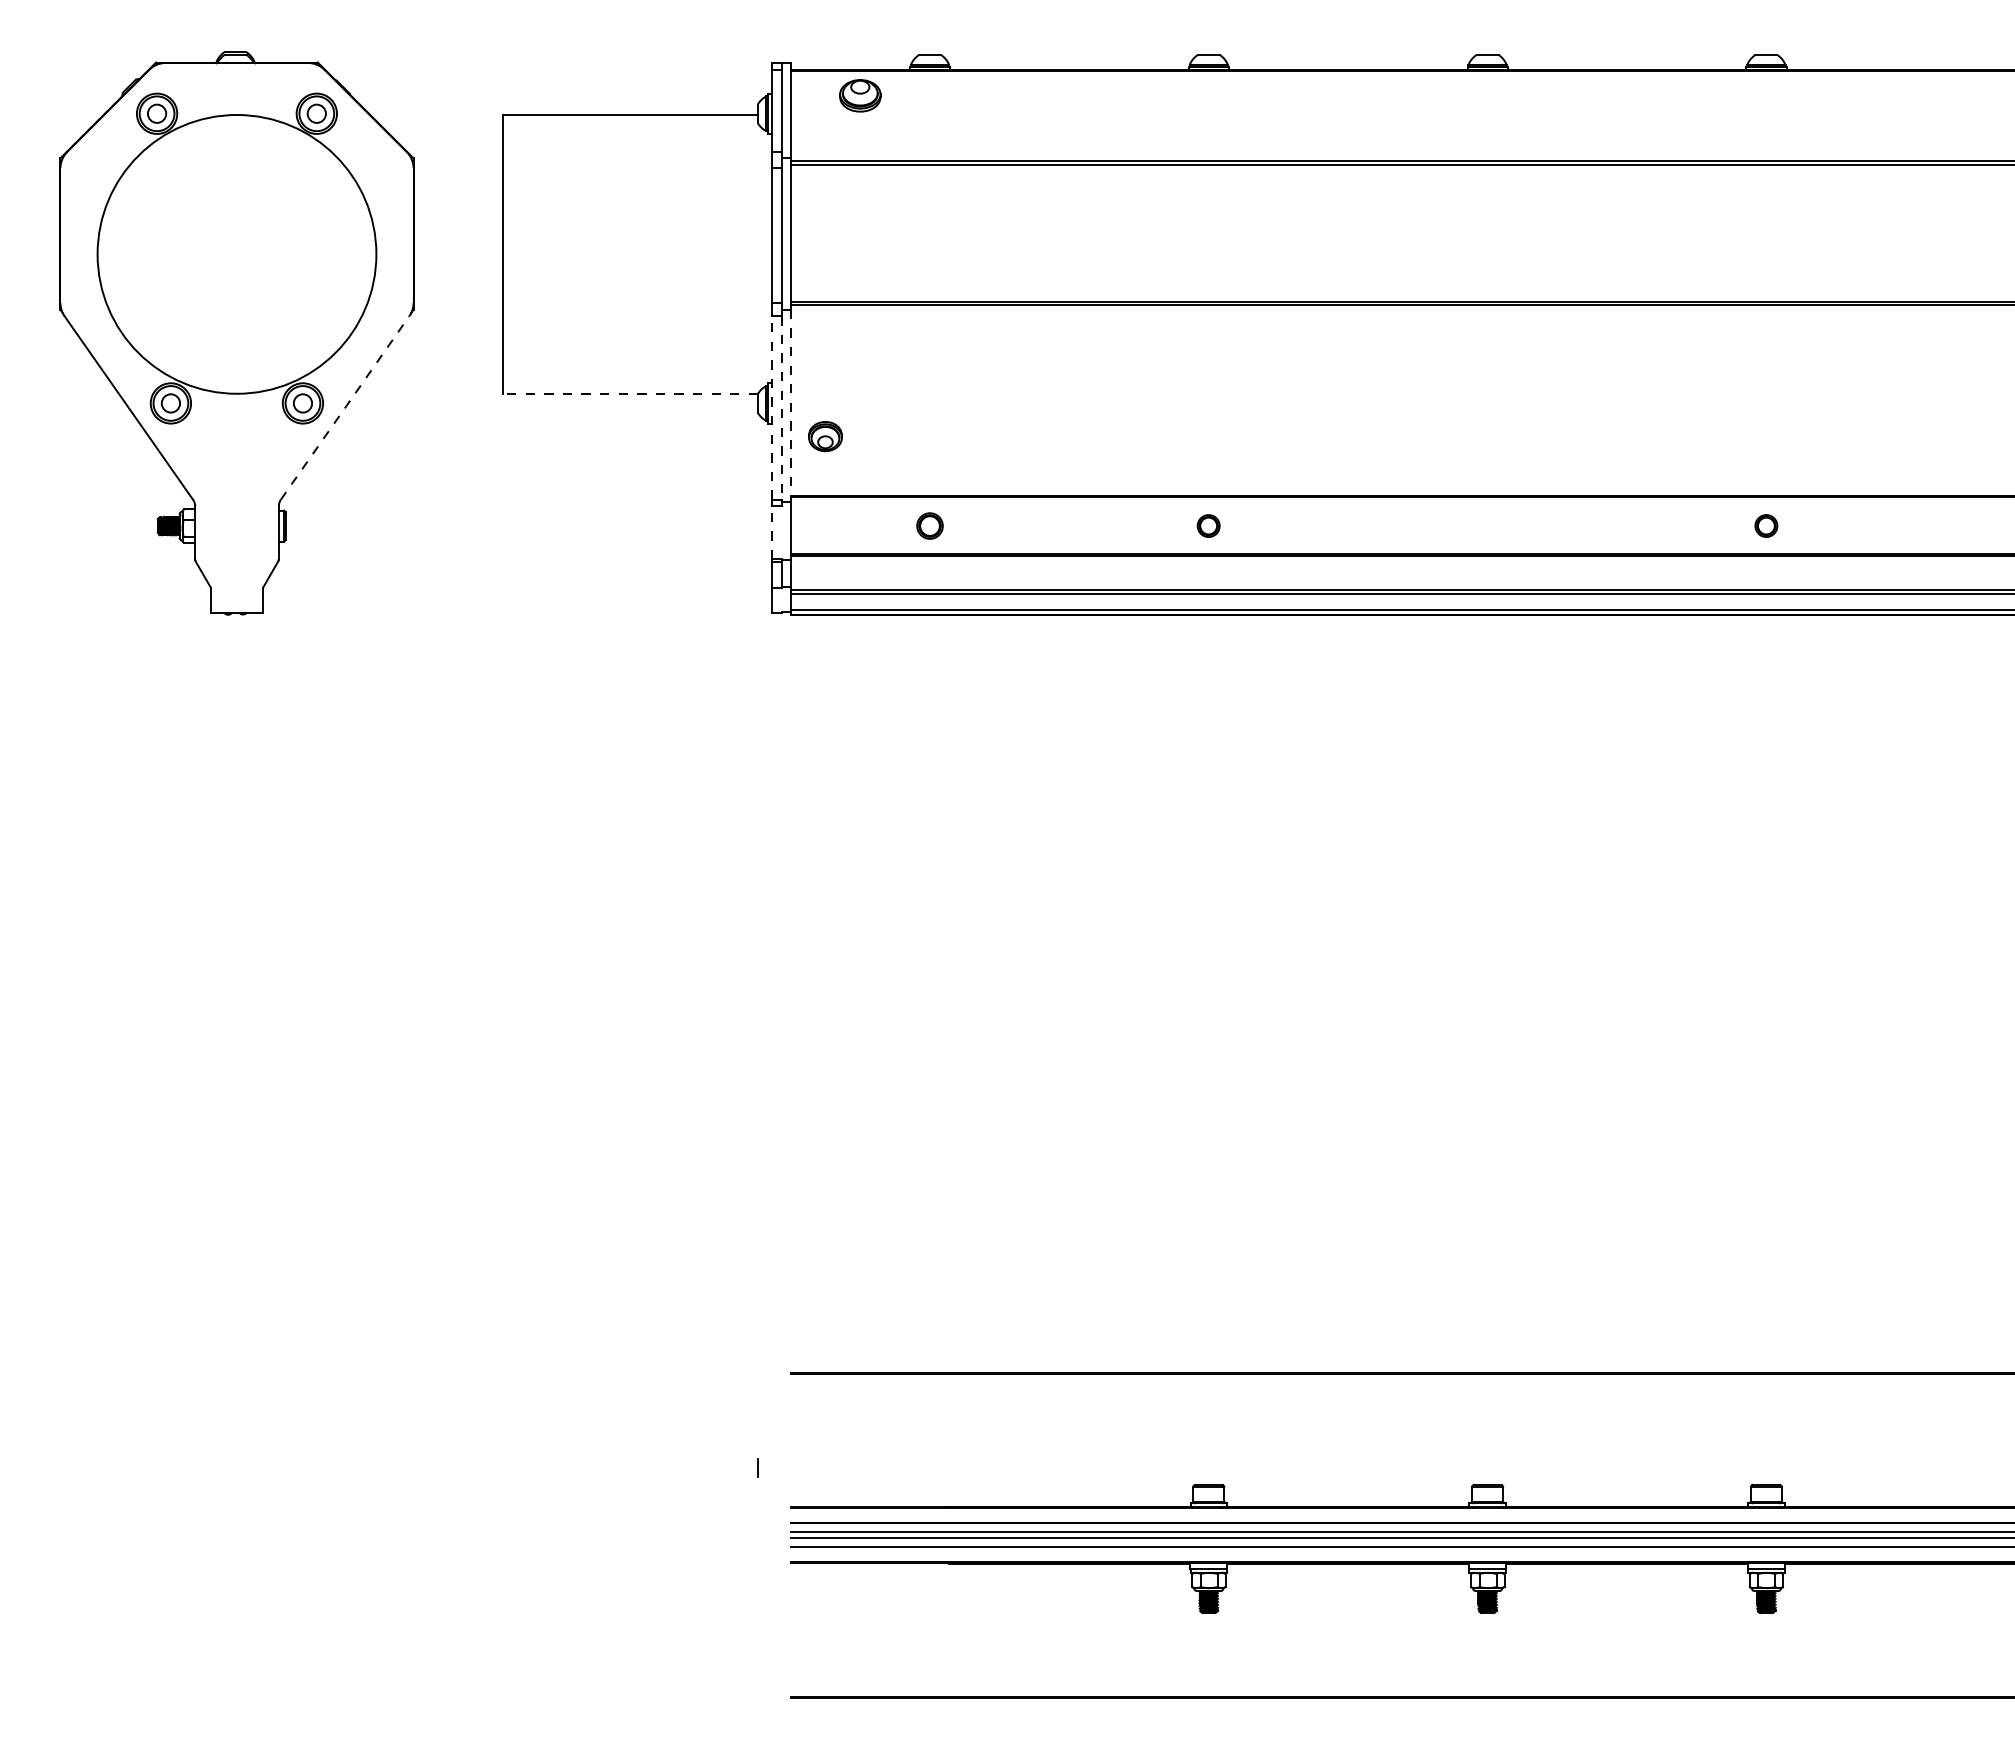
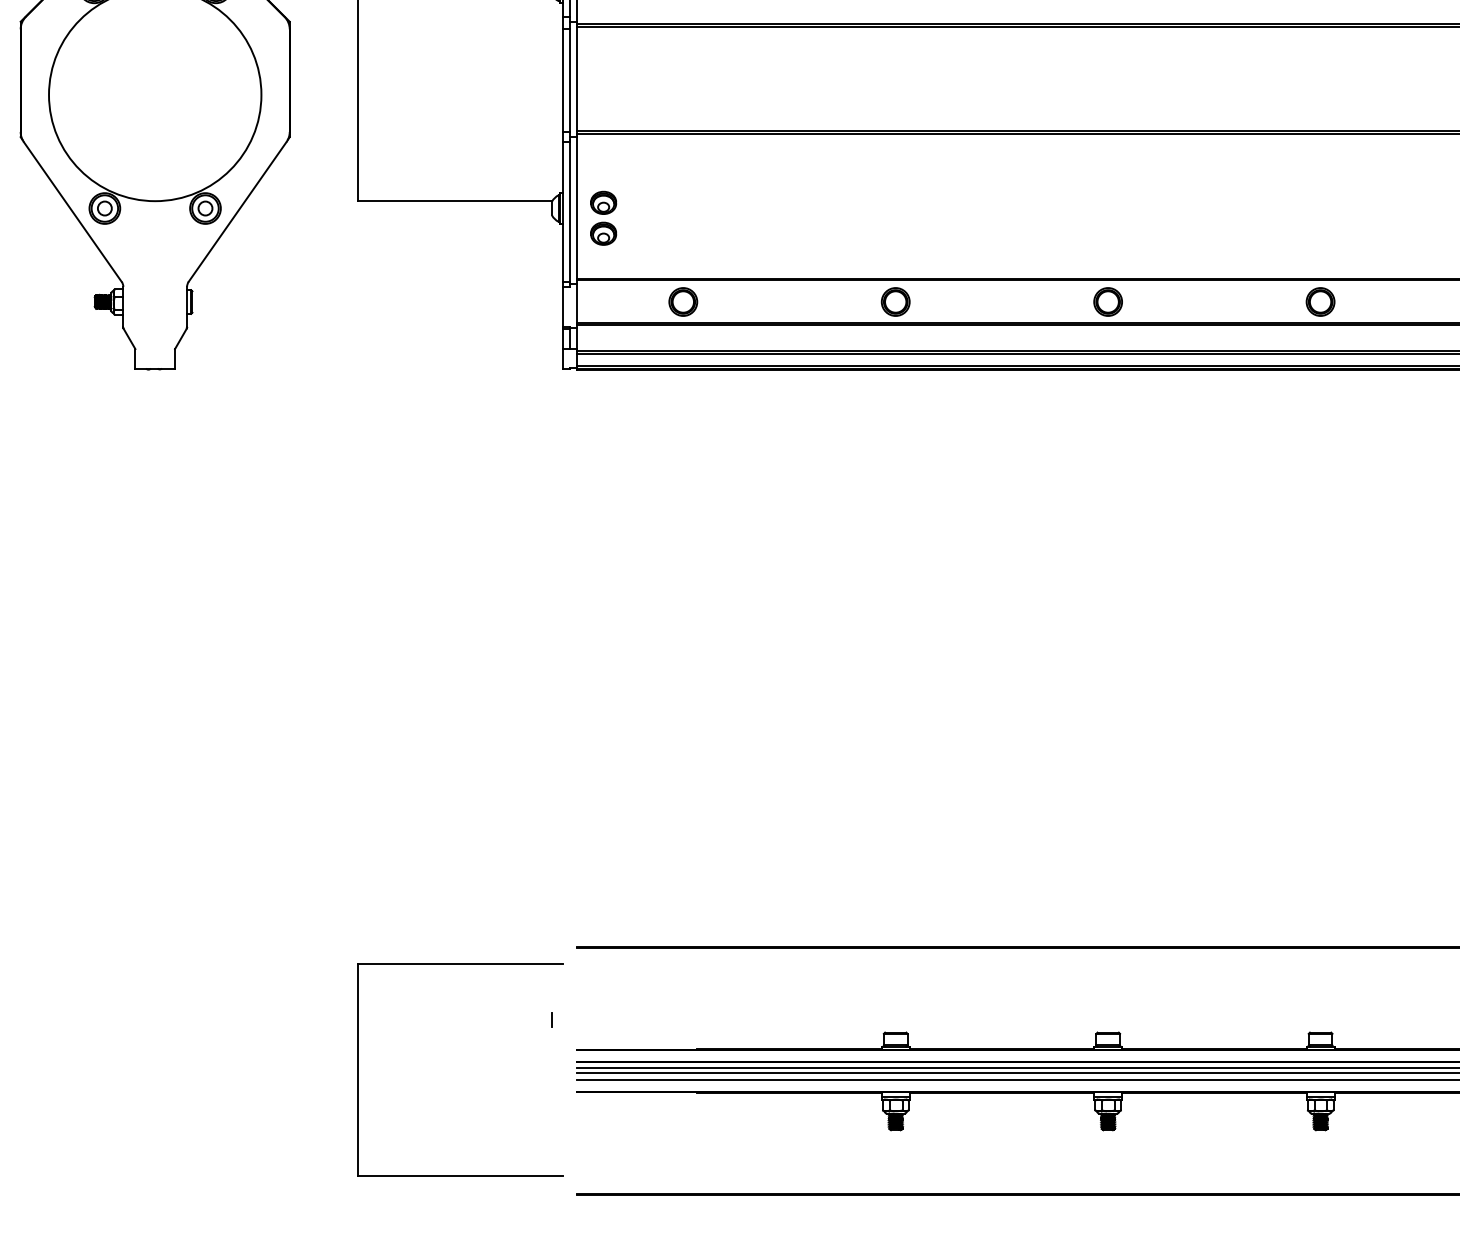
line: (630, 393) -> (455, 200), dashed -> solid
part: (825, 395) -> (603, 202), added
line: (790, 406) -> (576, 210), dashed -> solid
line: (345, 408) -> (237, 212), dashed -> solid
line: (772, 408) -> (563, 212), dashed -> solid
line: (781, 408) -> (570, 212), dashed -> solid
part: (929, 525) -> (682, 301), size x1.43
part: (1208, 525) -> (895, 301), size x1.67
part: (1487, 525) -> (1108, 301), added
part: (1766, 525) -> (1320, 301), size x1.67
line: (772, 532) -> (563, 306), dashed -> solid
part: (503, 1533) -> (358, 1069), added

